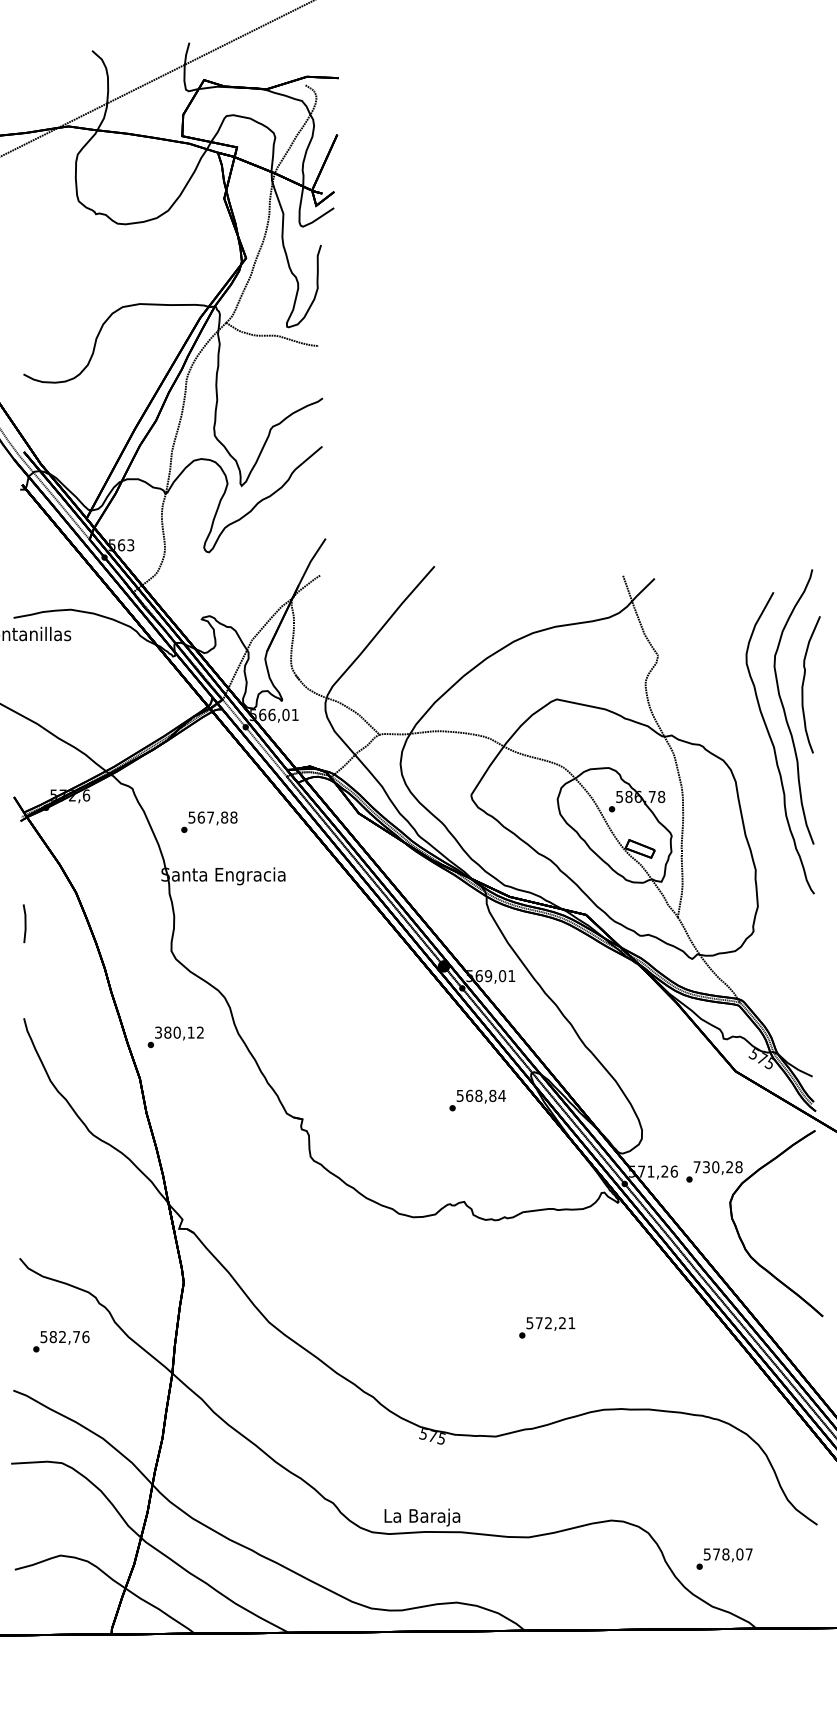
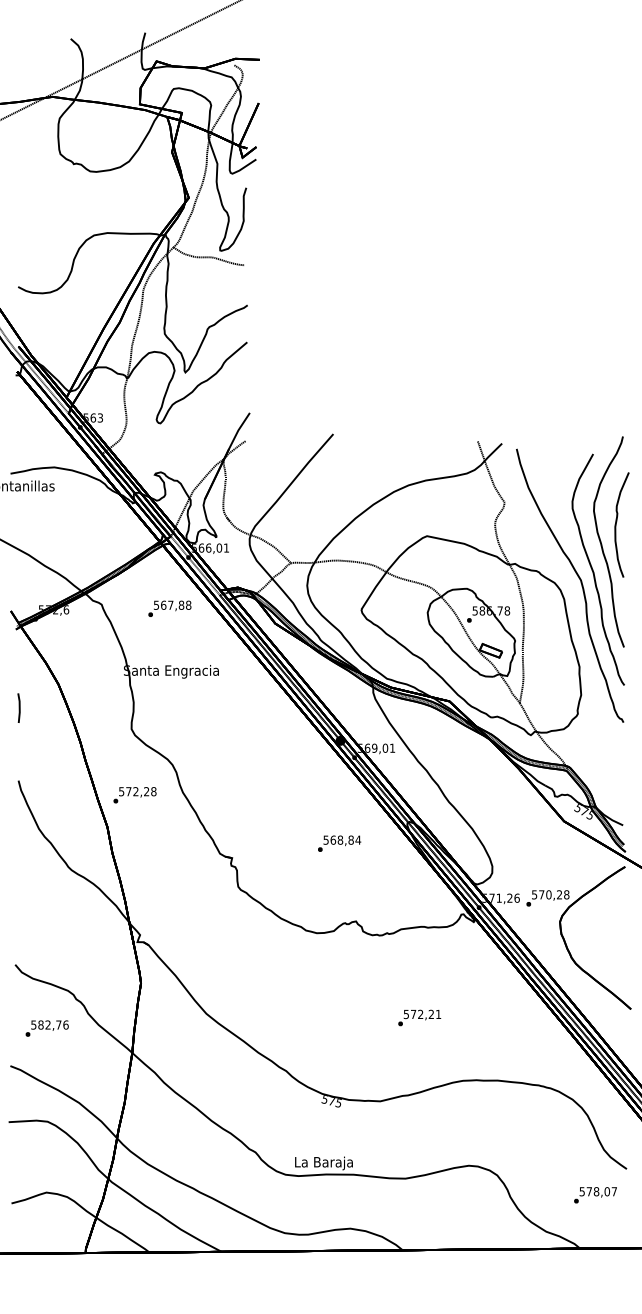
curve: (757, 761) -> (580, 583), added
text: (209, 821) -> (169, 608), moved
text: (179, 1032) -> (137, 791), 380,12 -> 572,28
text: (477, 1100) -> (339, 843), moved
text: (701, 1167) -> (537, 895), 730,28 -> 570,28
text: (724, 1558) -> (595, 1194), moved

